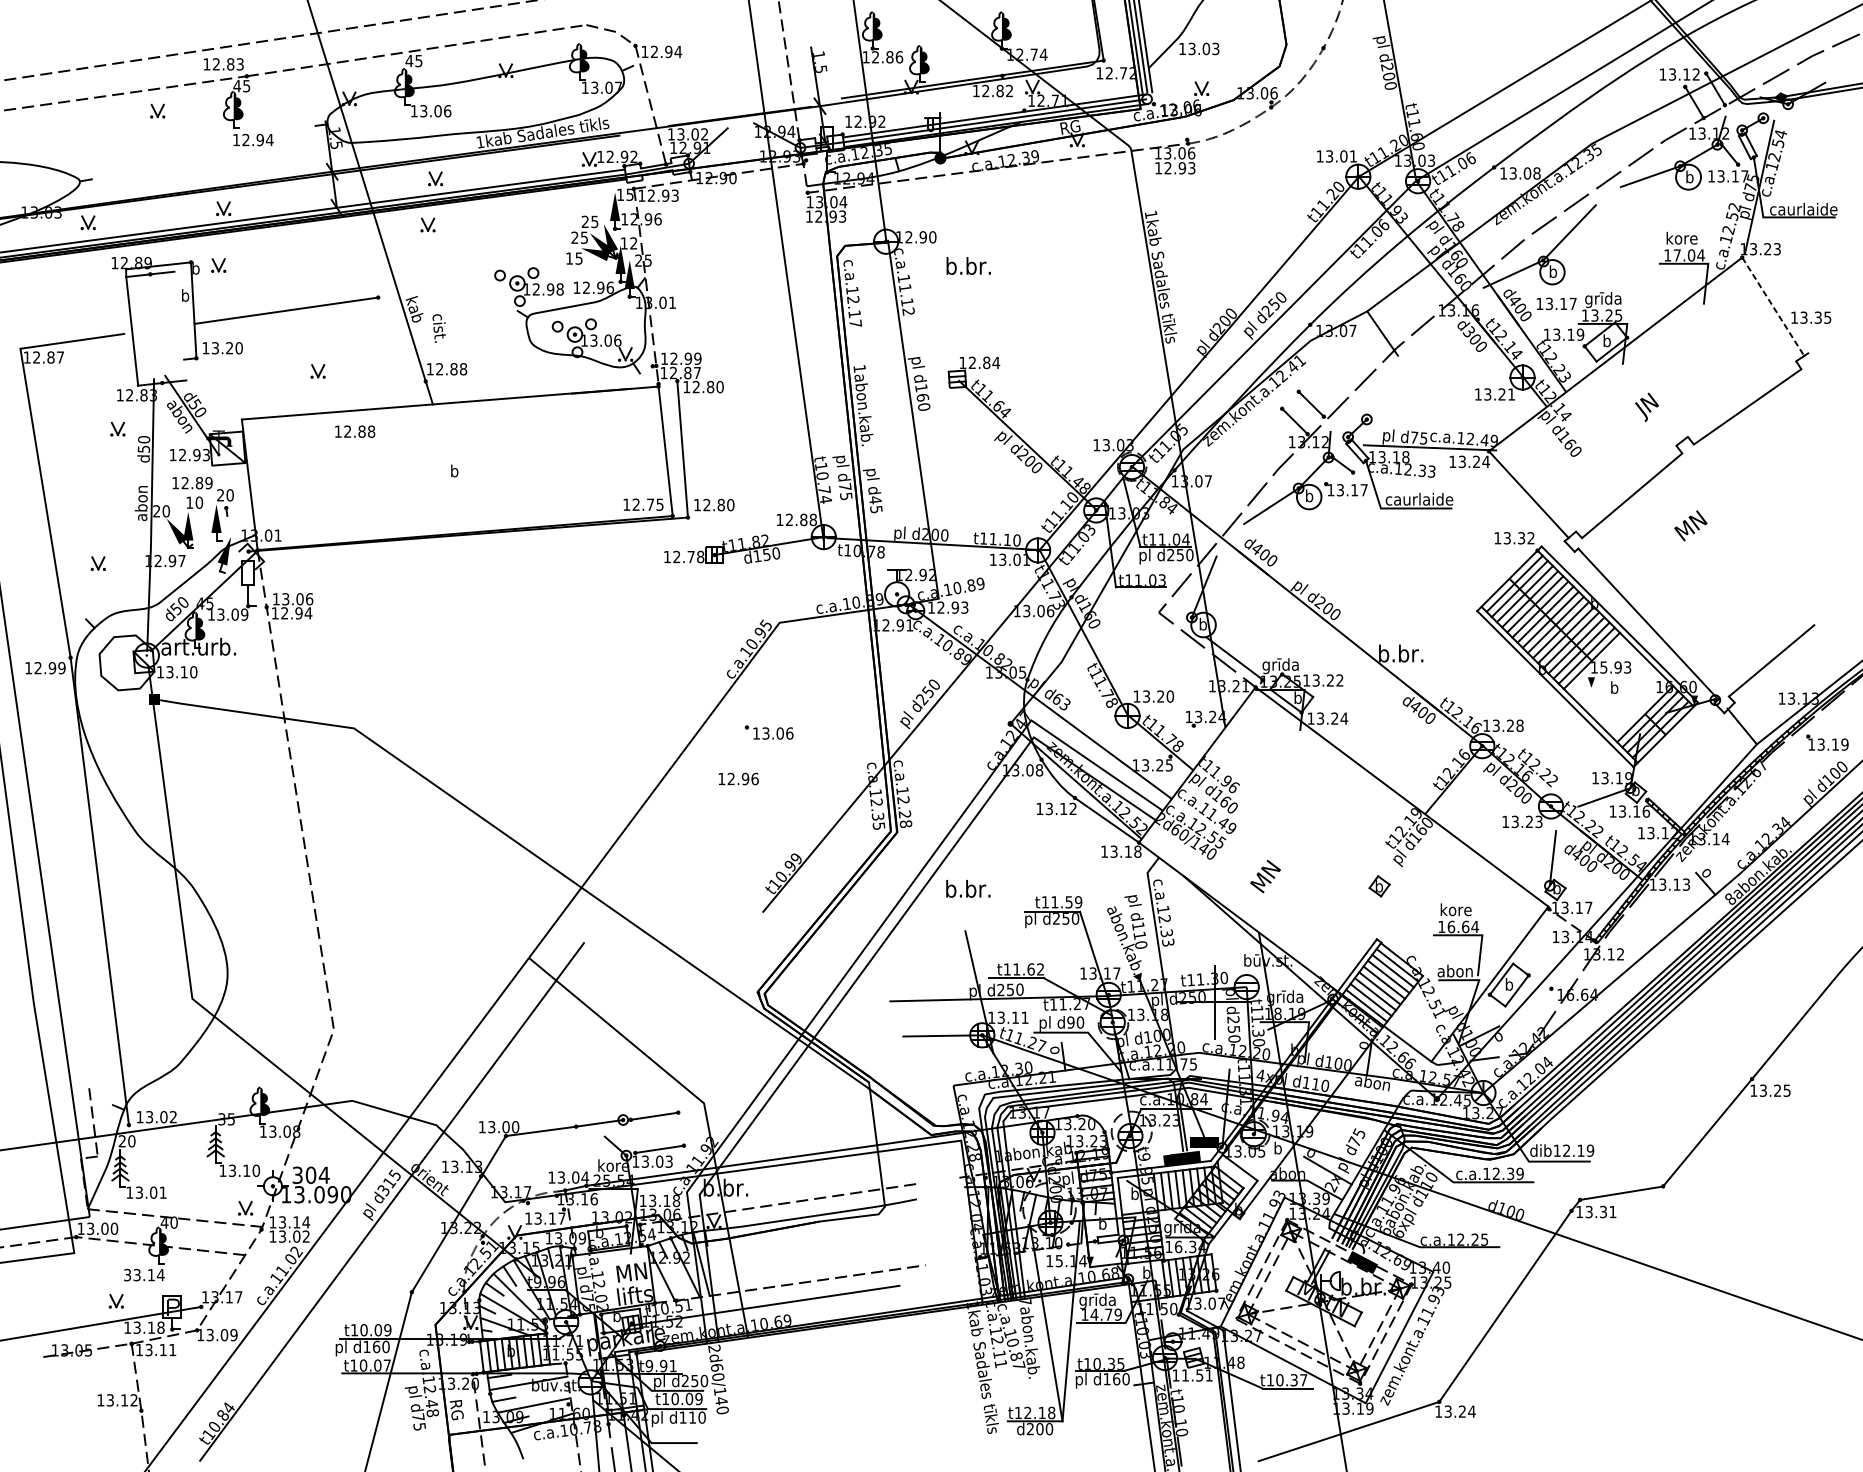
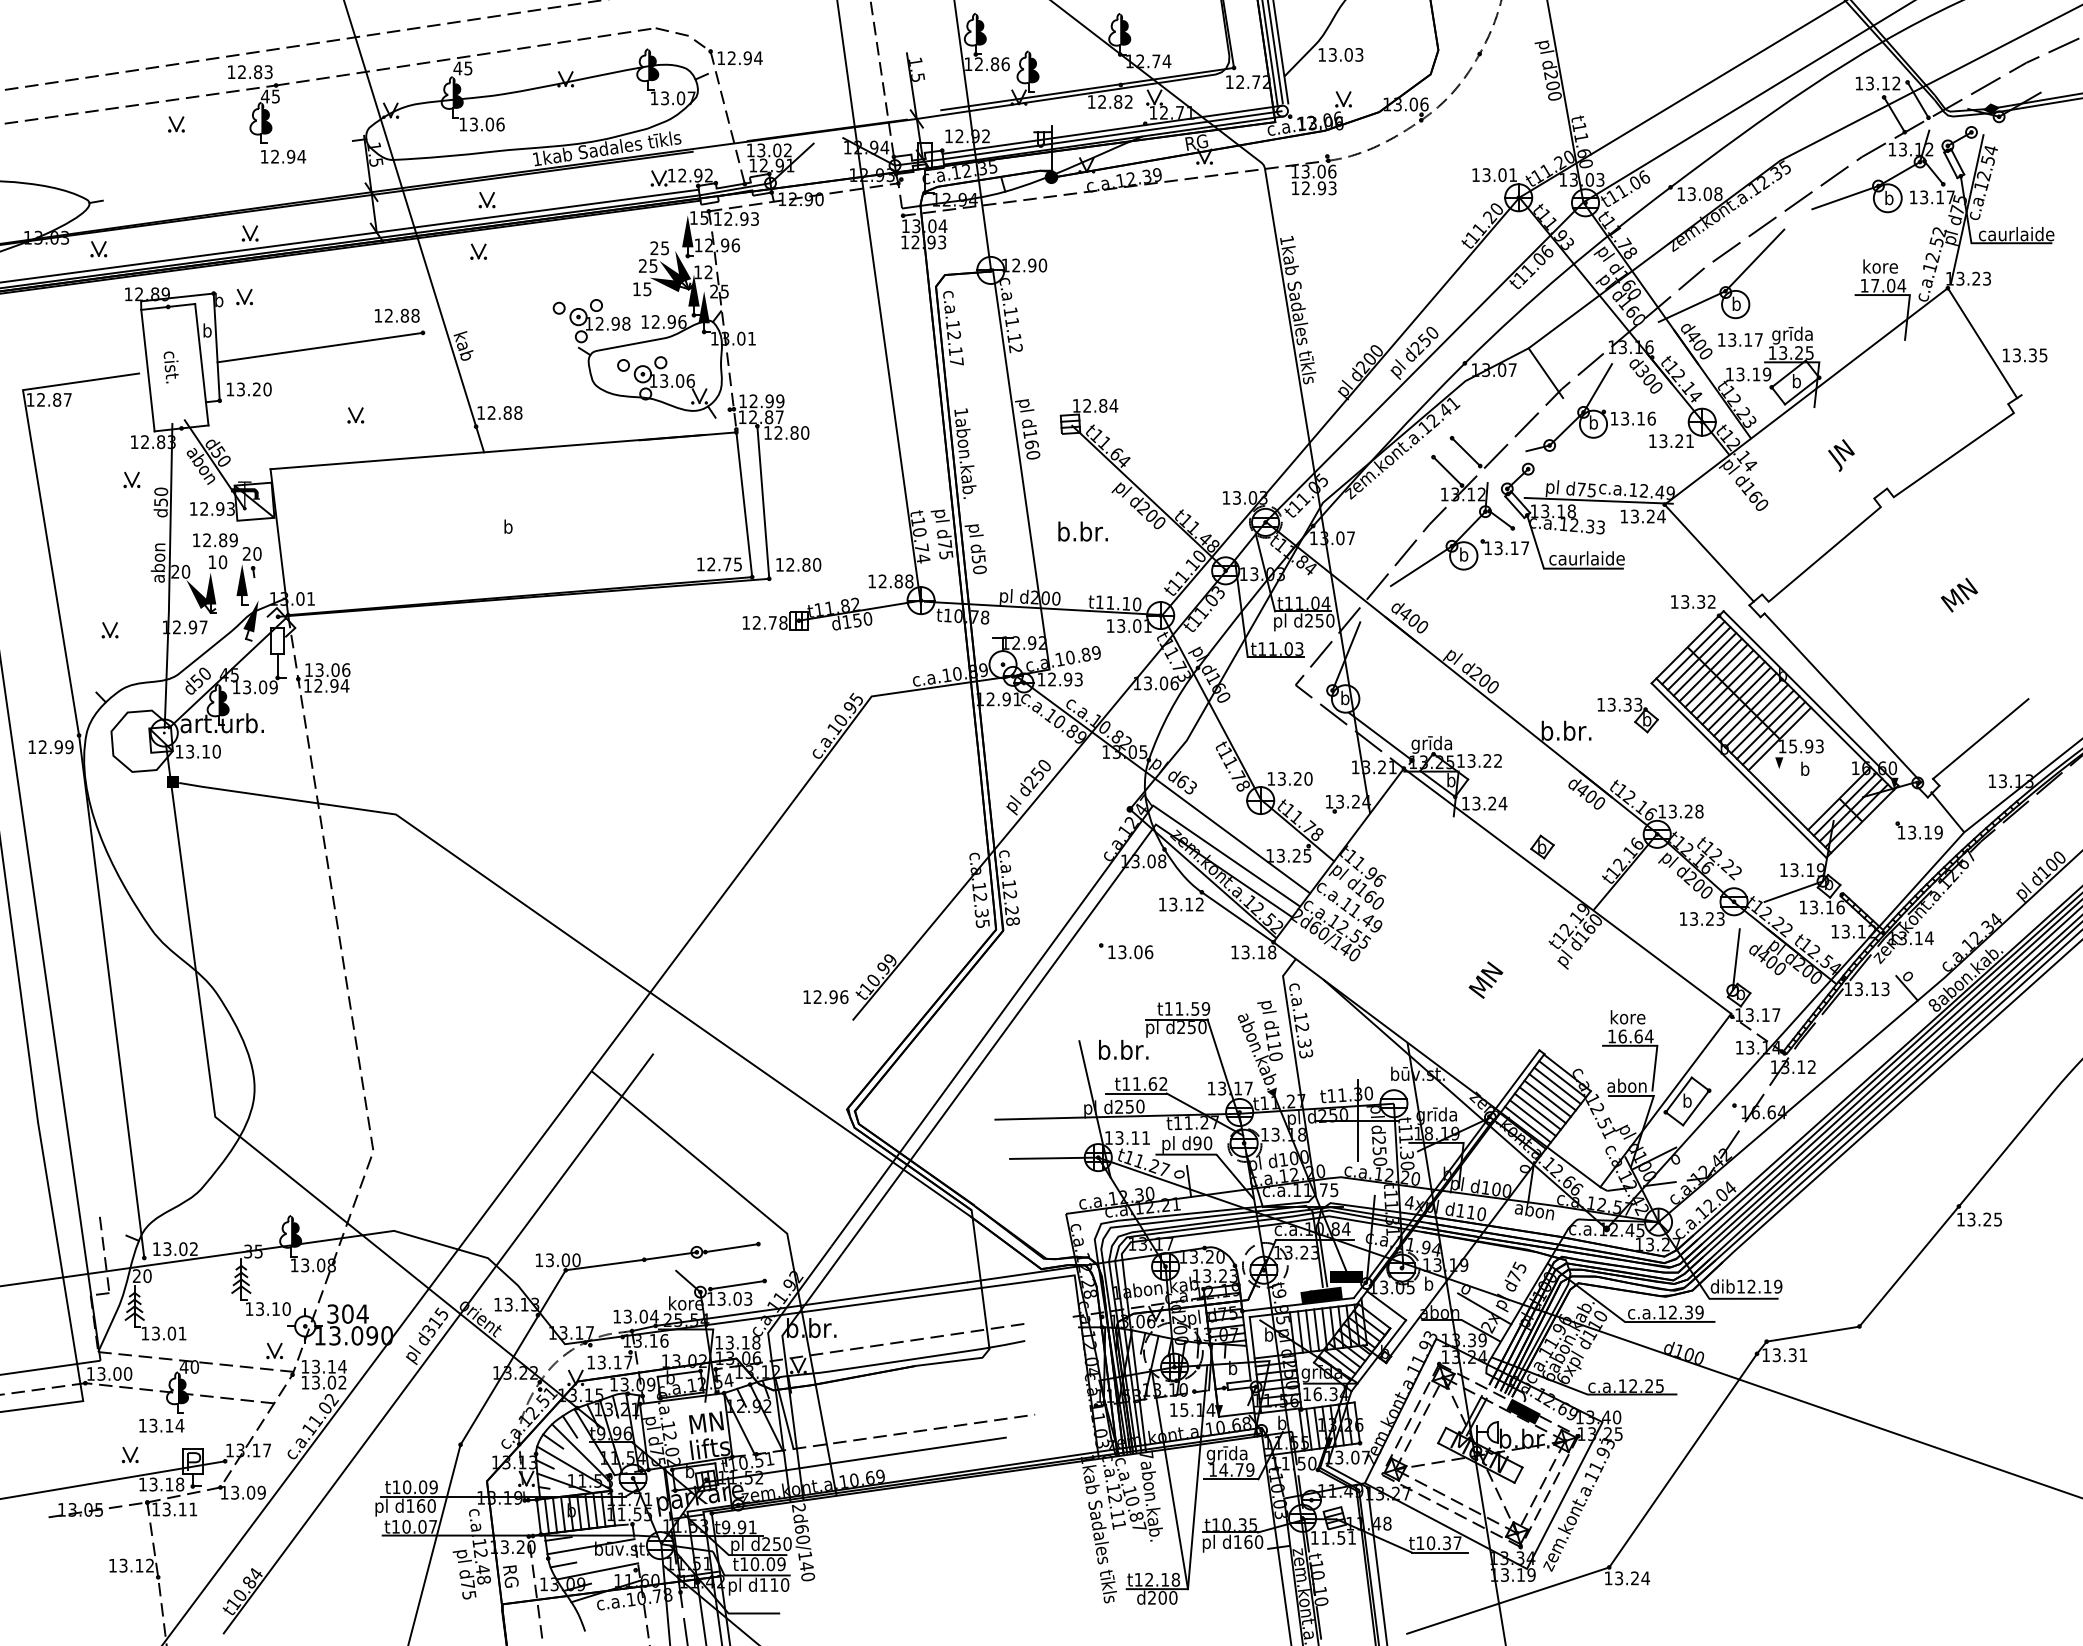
text: (968, 265) -> (1082, 531), moved
line: (1773, 307) -> (1982, 343), dashed -> solid
line: (180, 325) -> (201, 364), added
text: (438, 328) -> (170, 367), moved
part: (1422, 364) -> (1590, 407), added
text: (354, 431) -> (396, 315), moved
text: (875, 504) -> (978, 564), d45 -> d50
text: (1690, 525) -> (1959, 594), moved
part: (1455, 639) -> (1627, 715), added
part: (769, 732) -> (1126, 951), moved
part: (1826, 742) -> (1918, 830), moved
text: (738, 779) -> (825, 997), moved
text: (1265, 875) -> (1485, 979), moved
part: (1379, 885) -> (1542, 846), moved
text: (968, 888) -> (1123, 1049), moved
text: (127, 1274) -> (142, 1425), 33.14 -> 13.14

